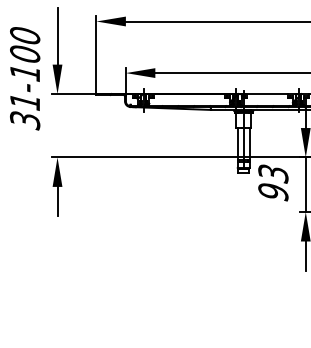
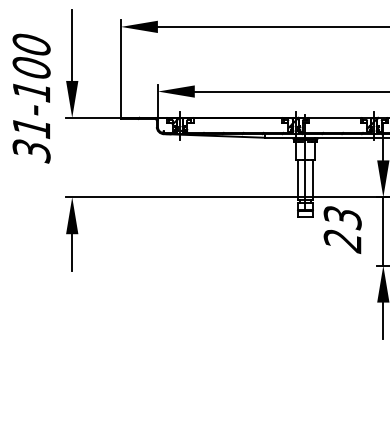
text: (273, 192) -> (342, 241), 93 -> 23

